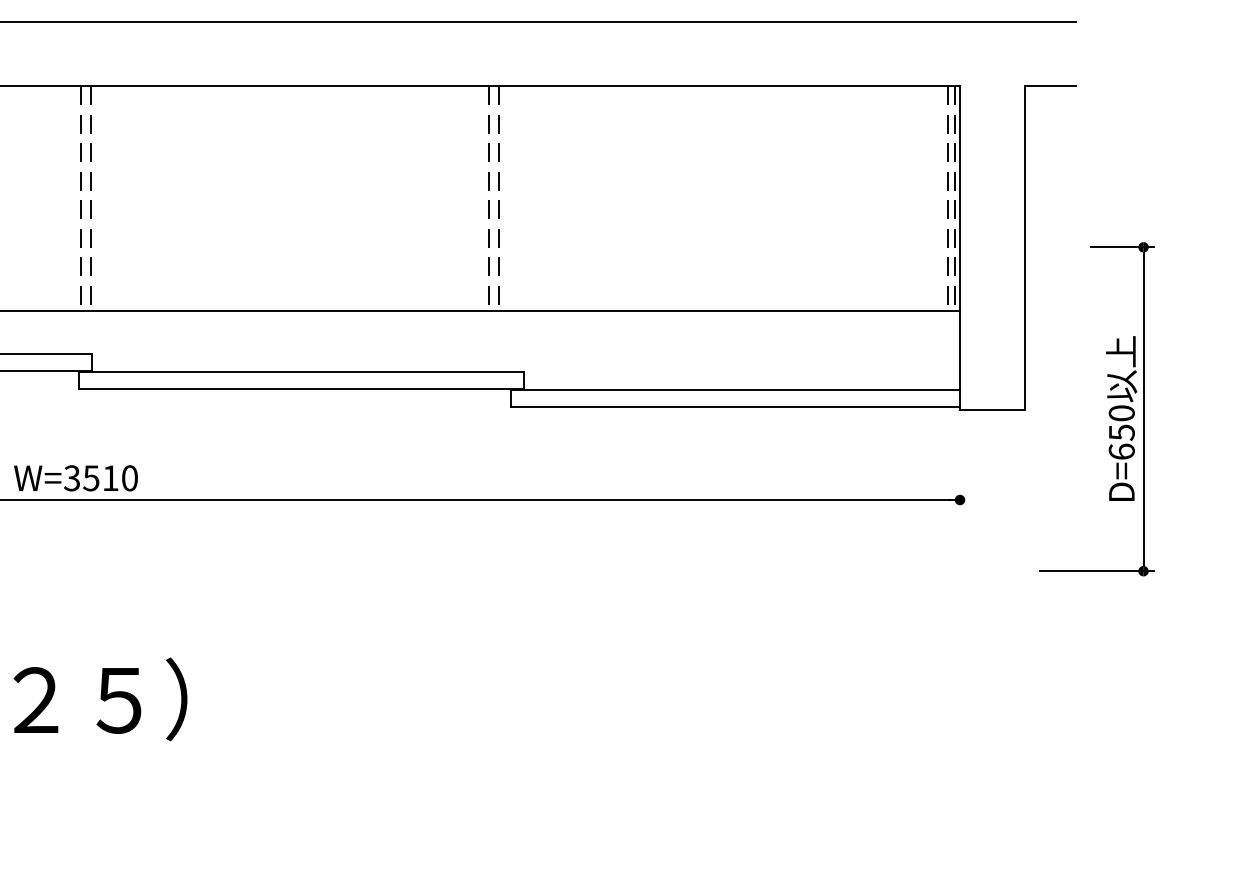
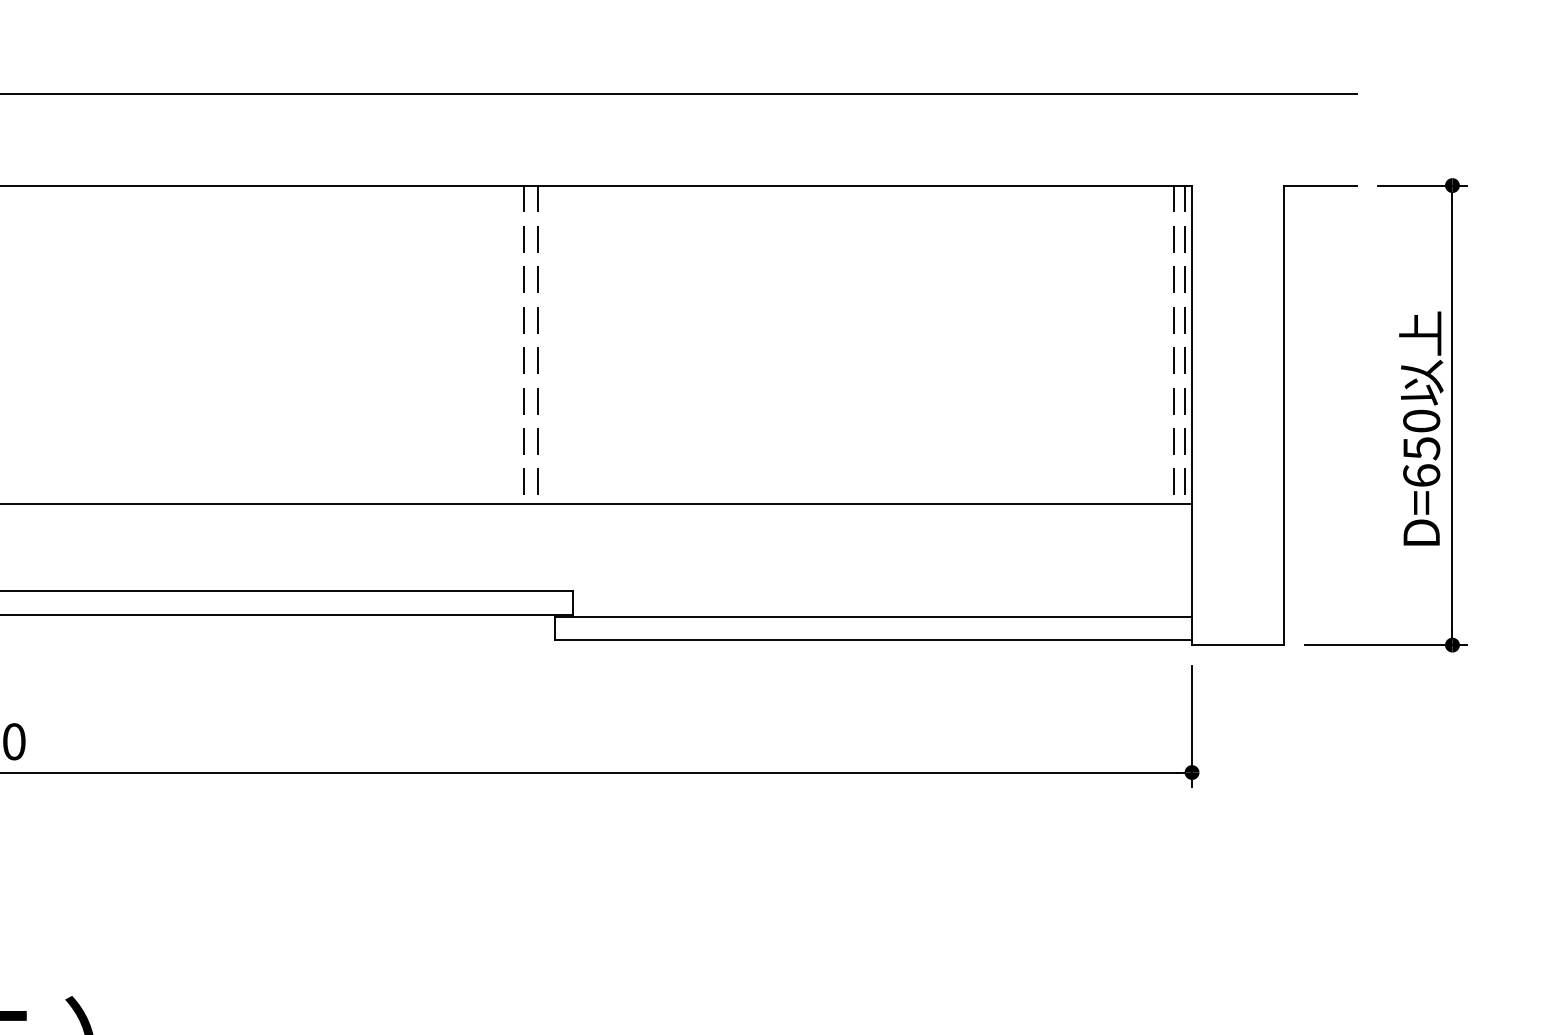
part: (1108, 412) -> (1402, 419), moved
line: (960, 467) -> (1192, 726), added

